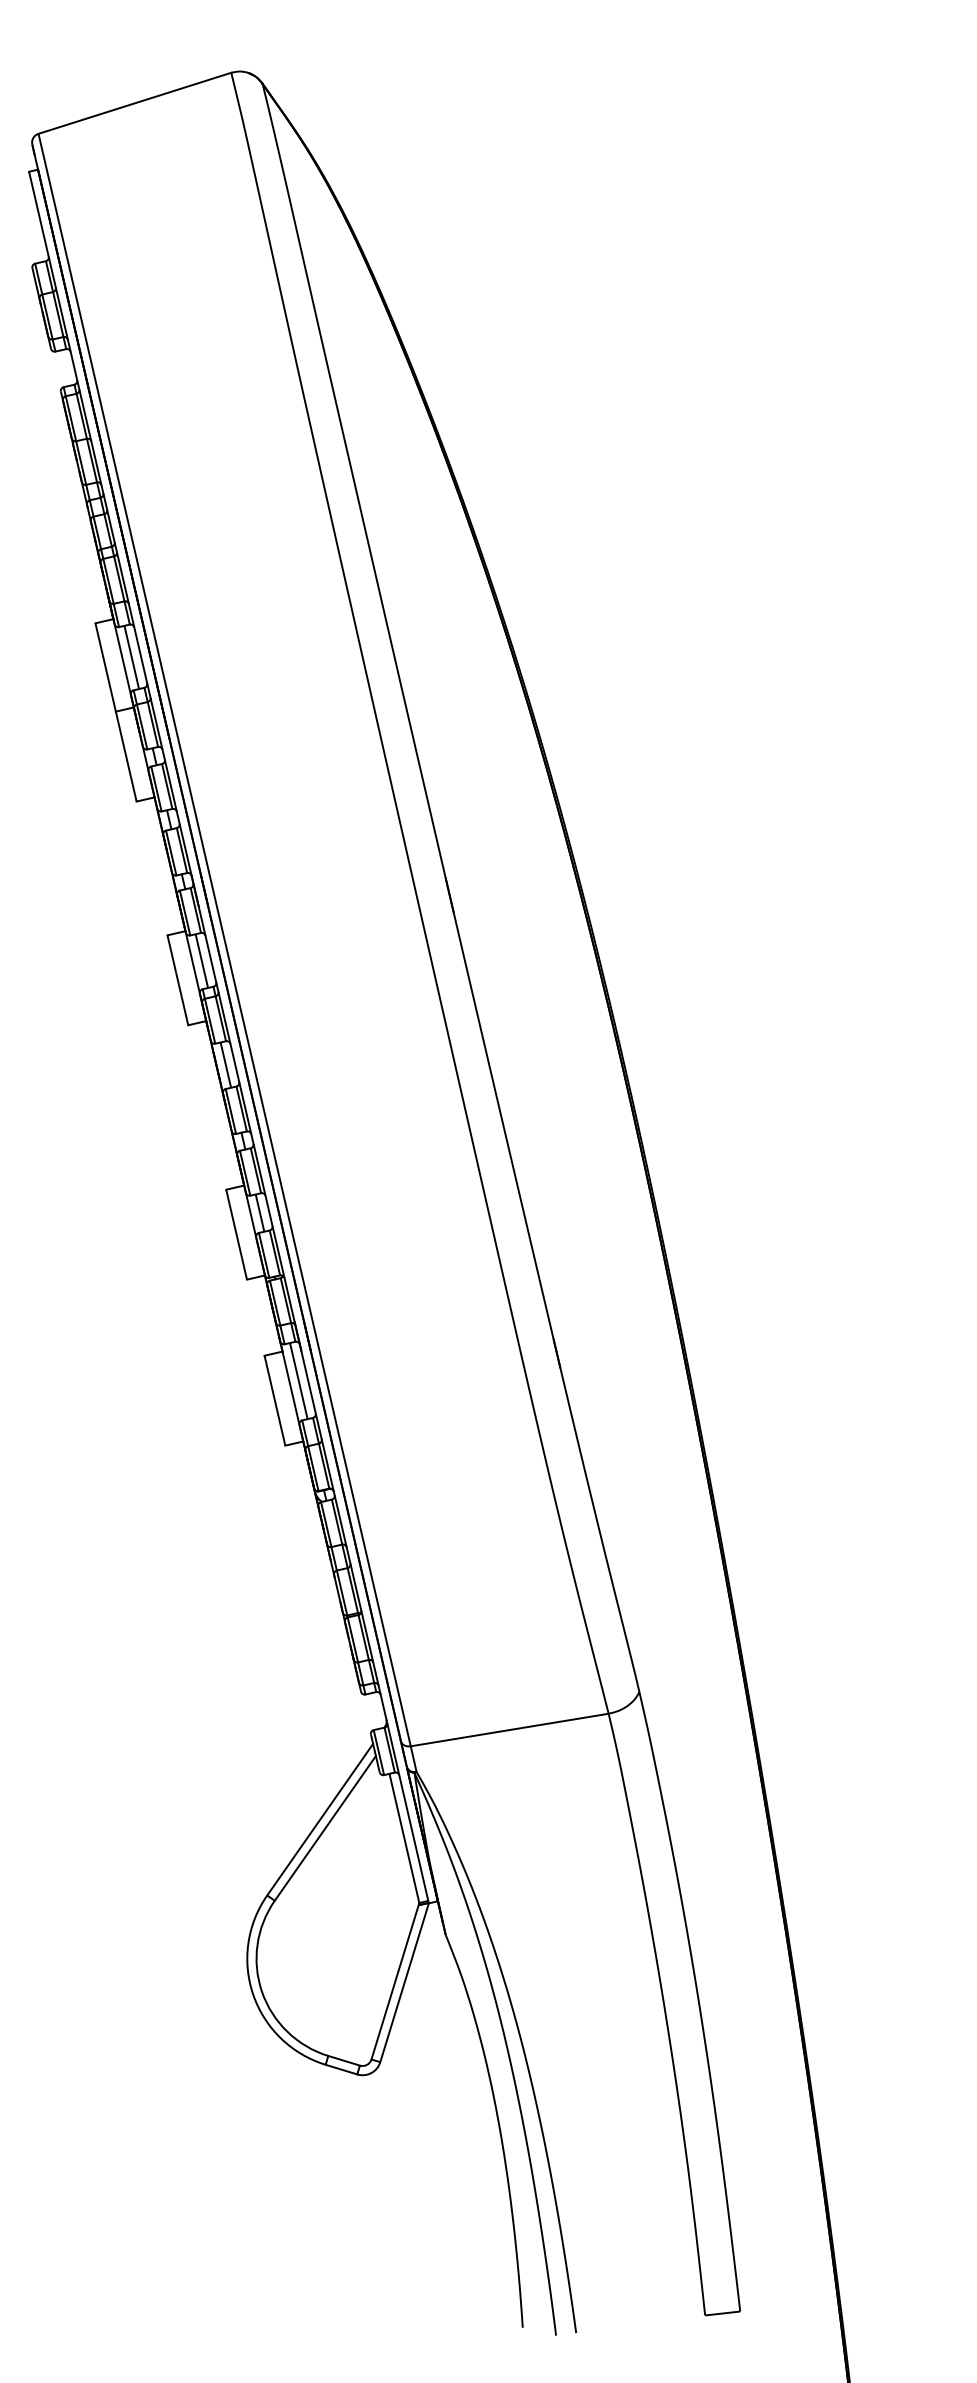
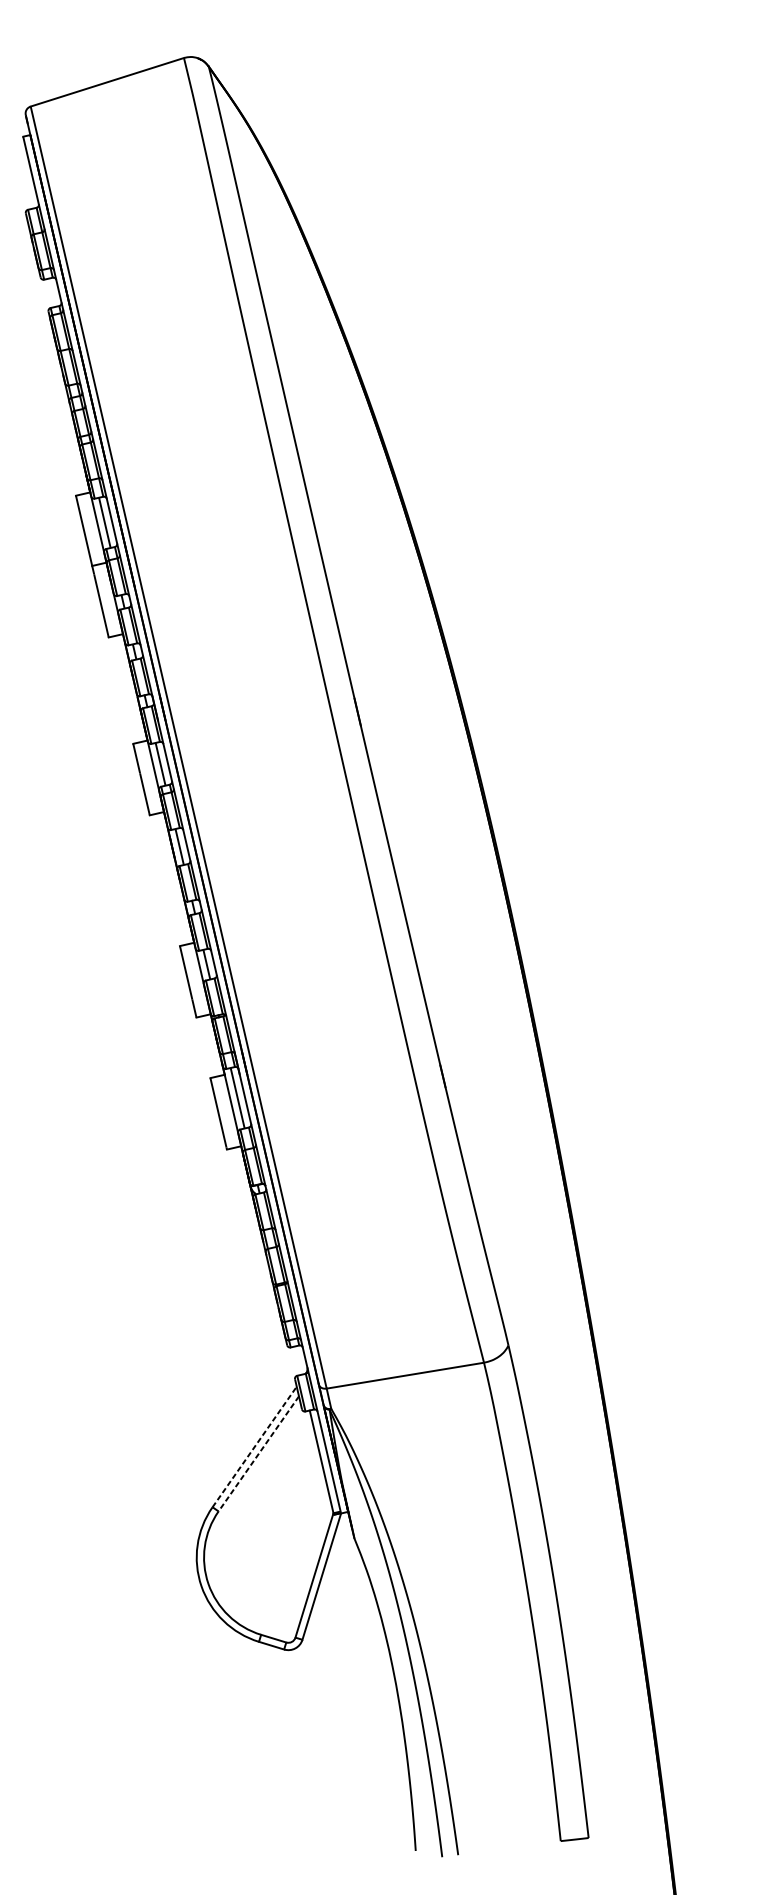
line: (320, 1819) -> (254, 1446), solid -> dashed
line: (325, 1828) -> (258, 1453), solid -> dashed

